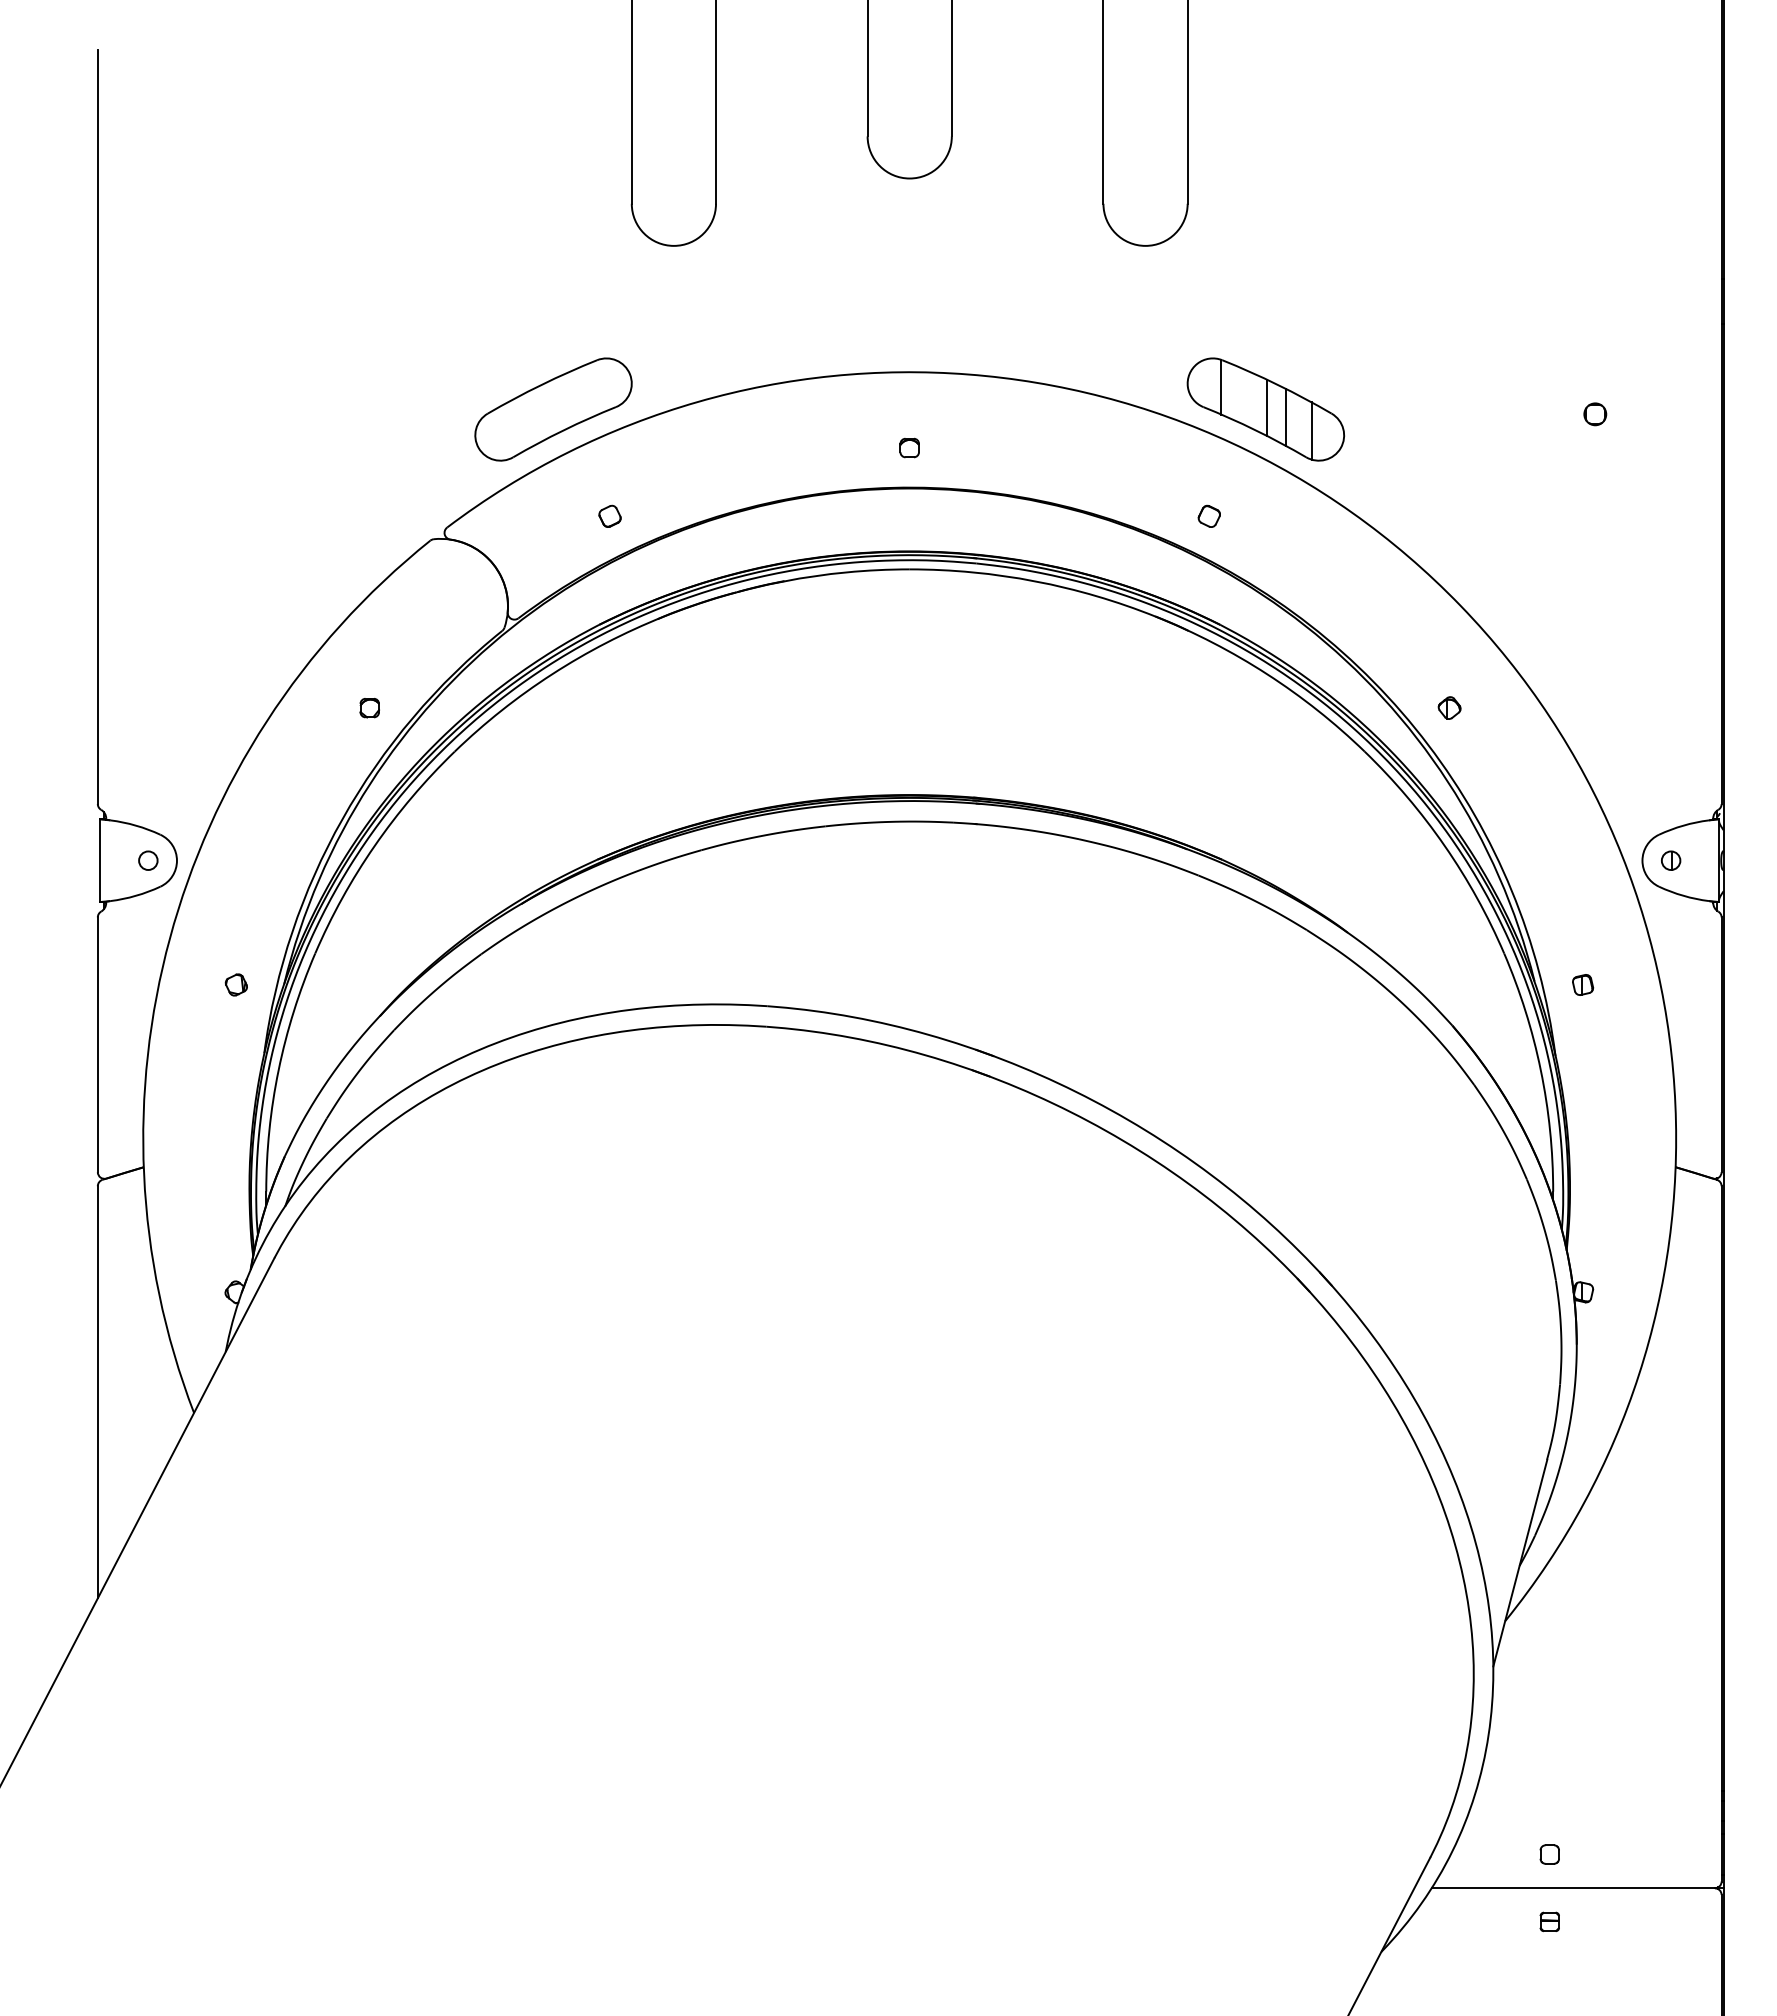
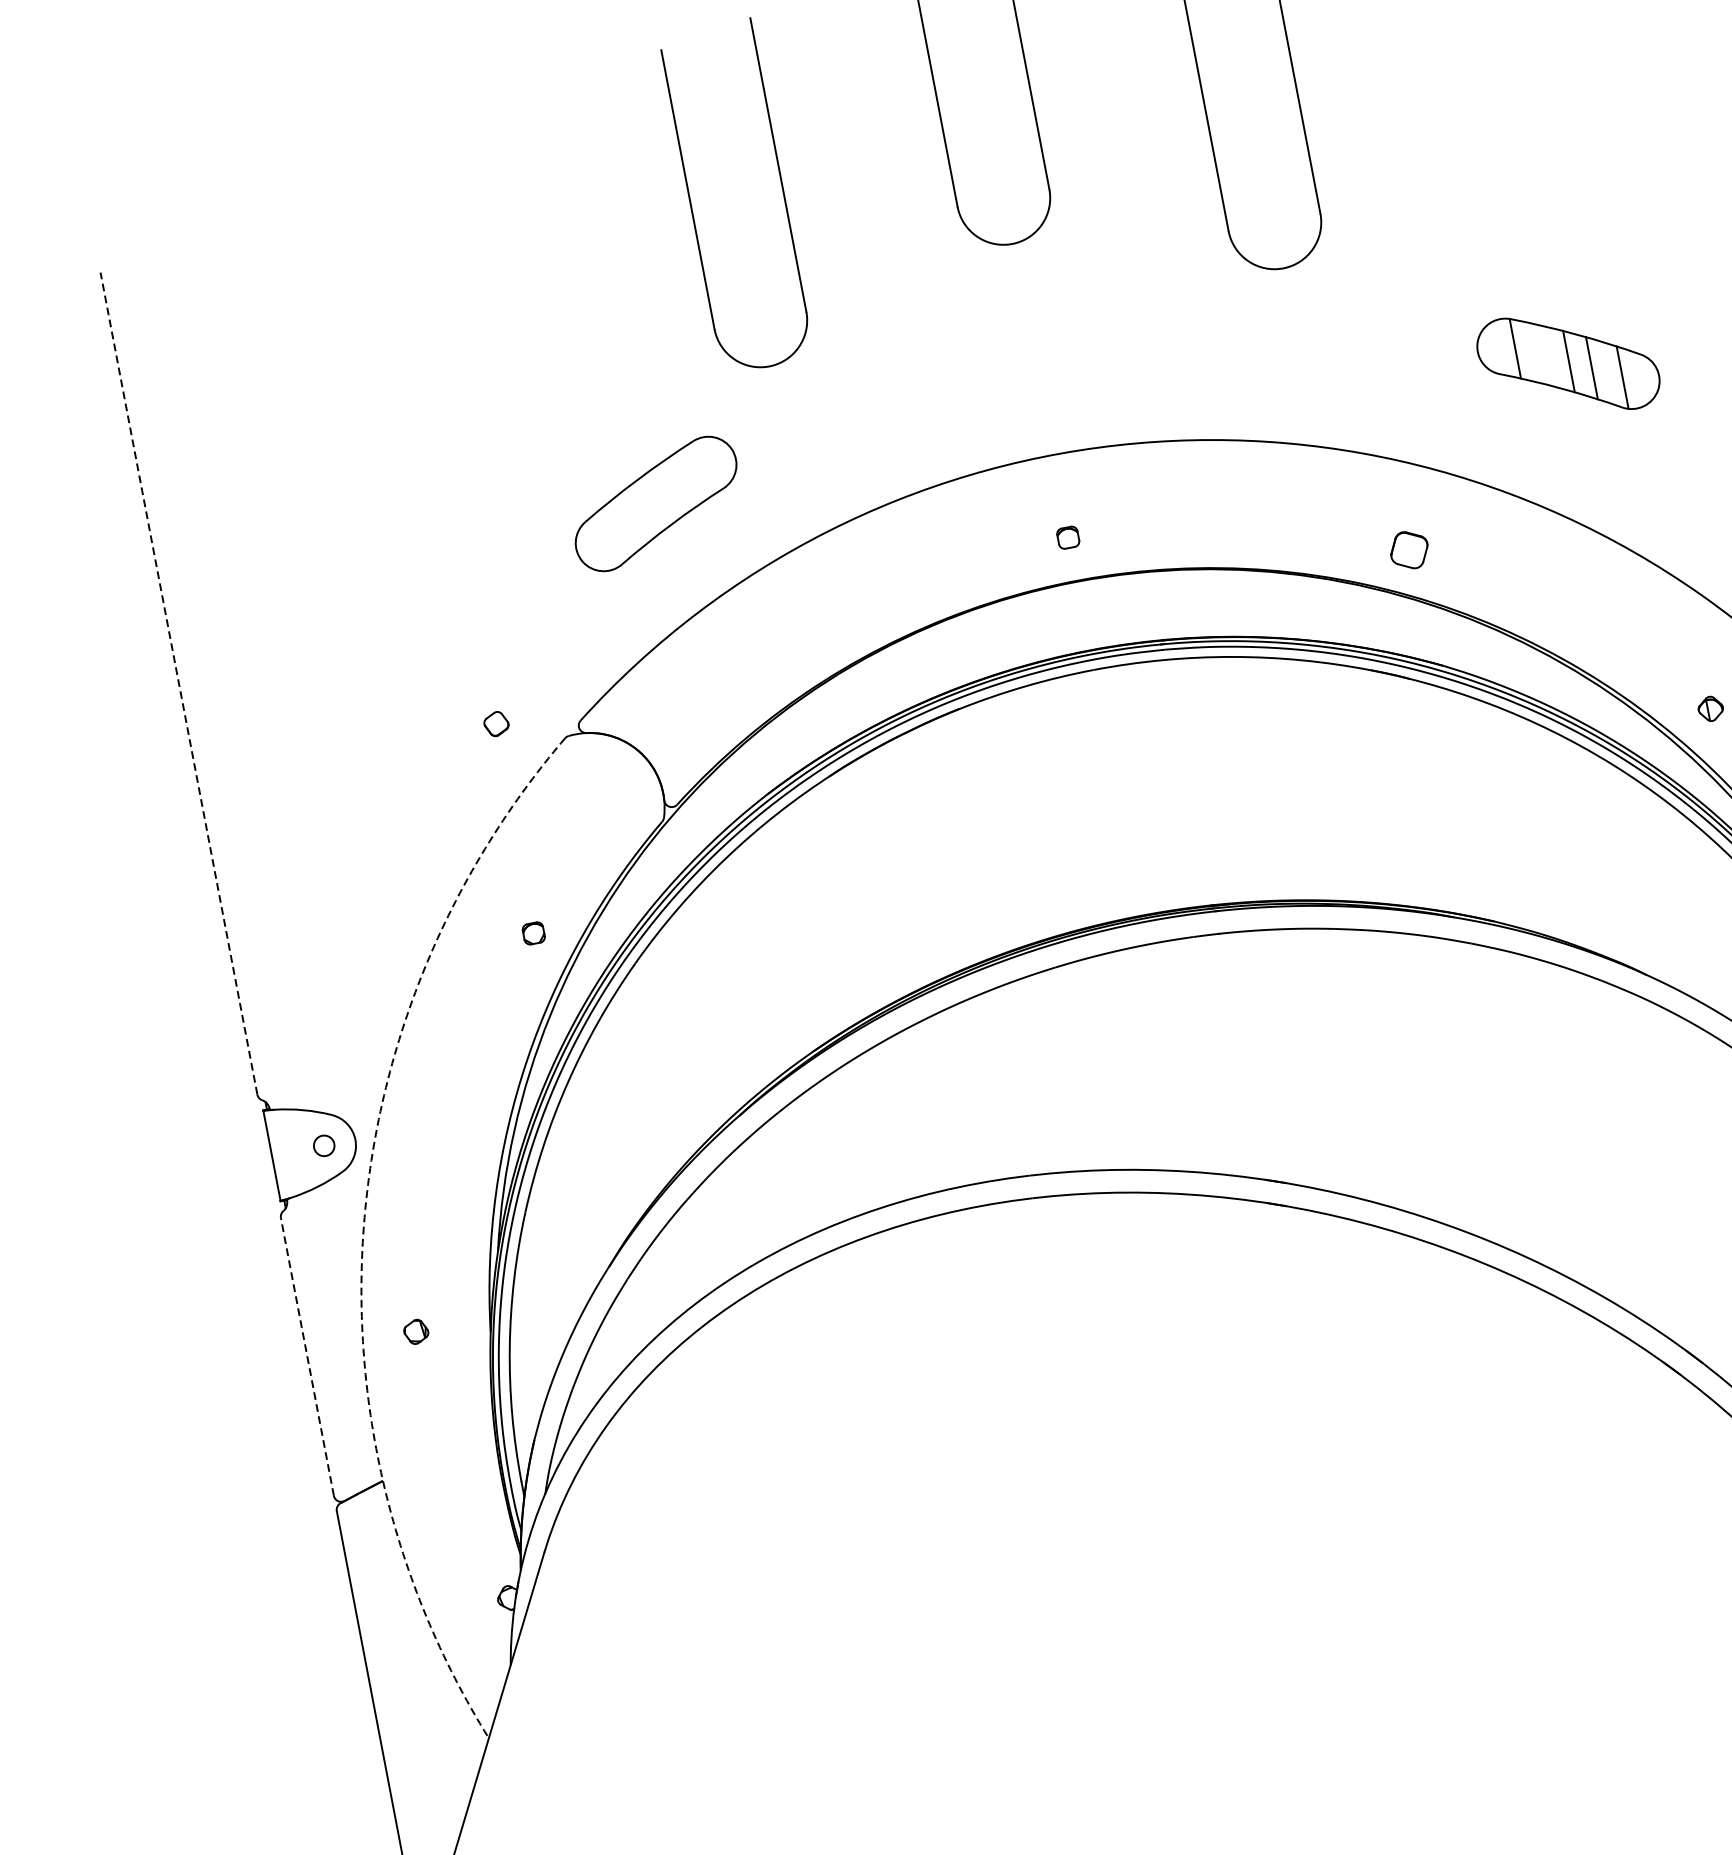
part: (553, 409) -> (656, 503), moved
part: (1265, 409) -> (1568, 363), moved
line: (97, 426) -> (178, 683), solid -> dashed
part: (609, 515) -> (495, 723), moved
part: (1208, 515) -> (1407, 549), size x1.6
arc: (169, 938) -> (363, 1226), solid -> dashed
part: (235, 984) -> (415, 1331), moved
line: (97, 1044) -> (307, 1356), solid -> dashed

